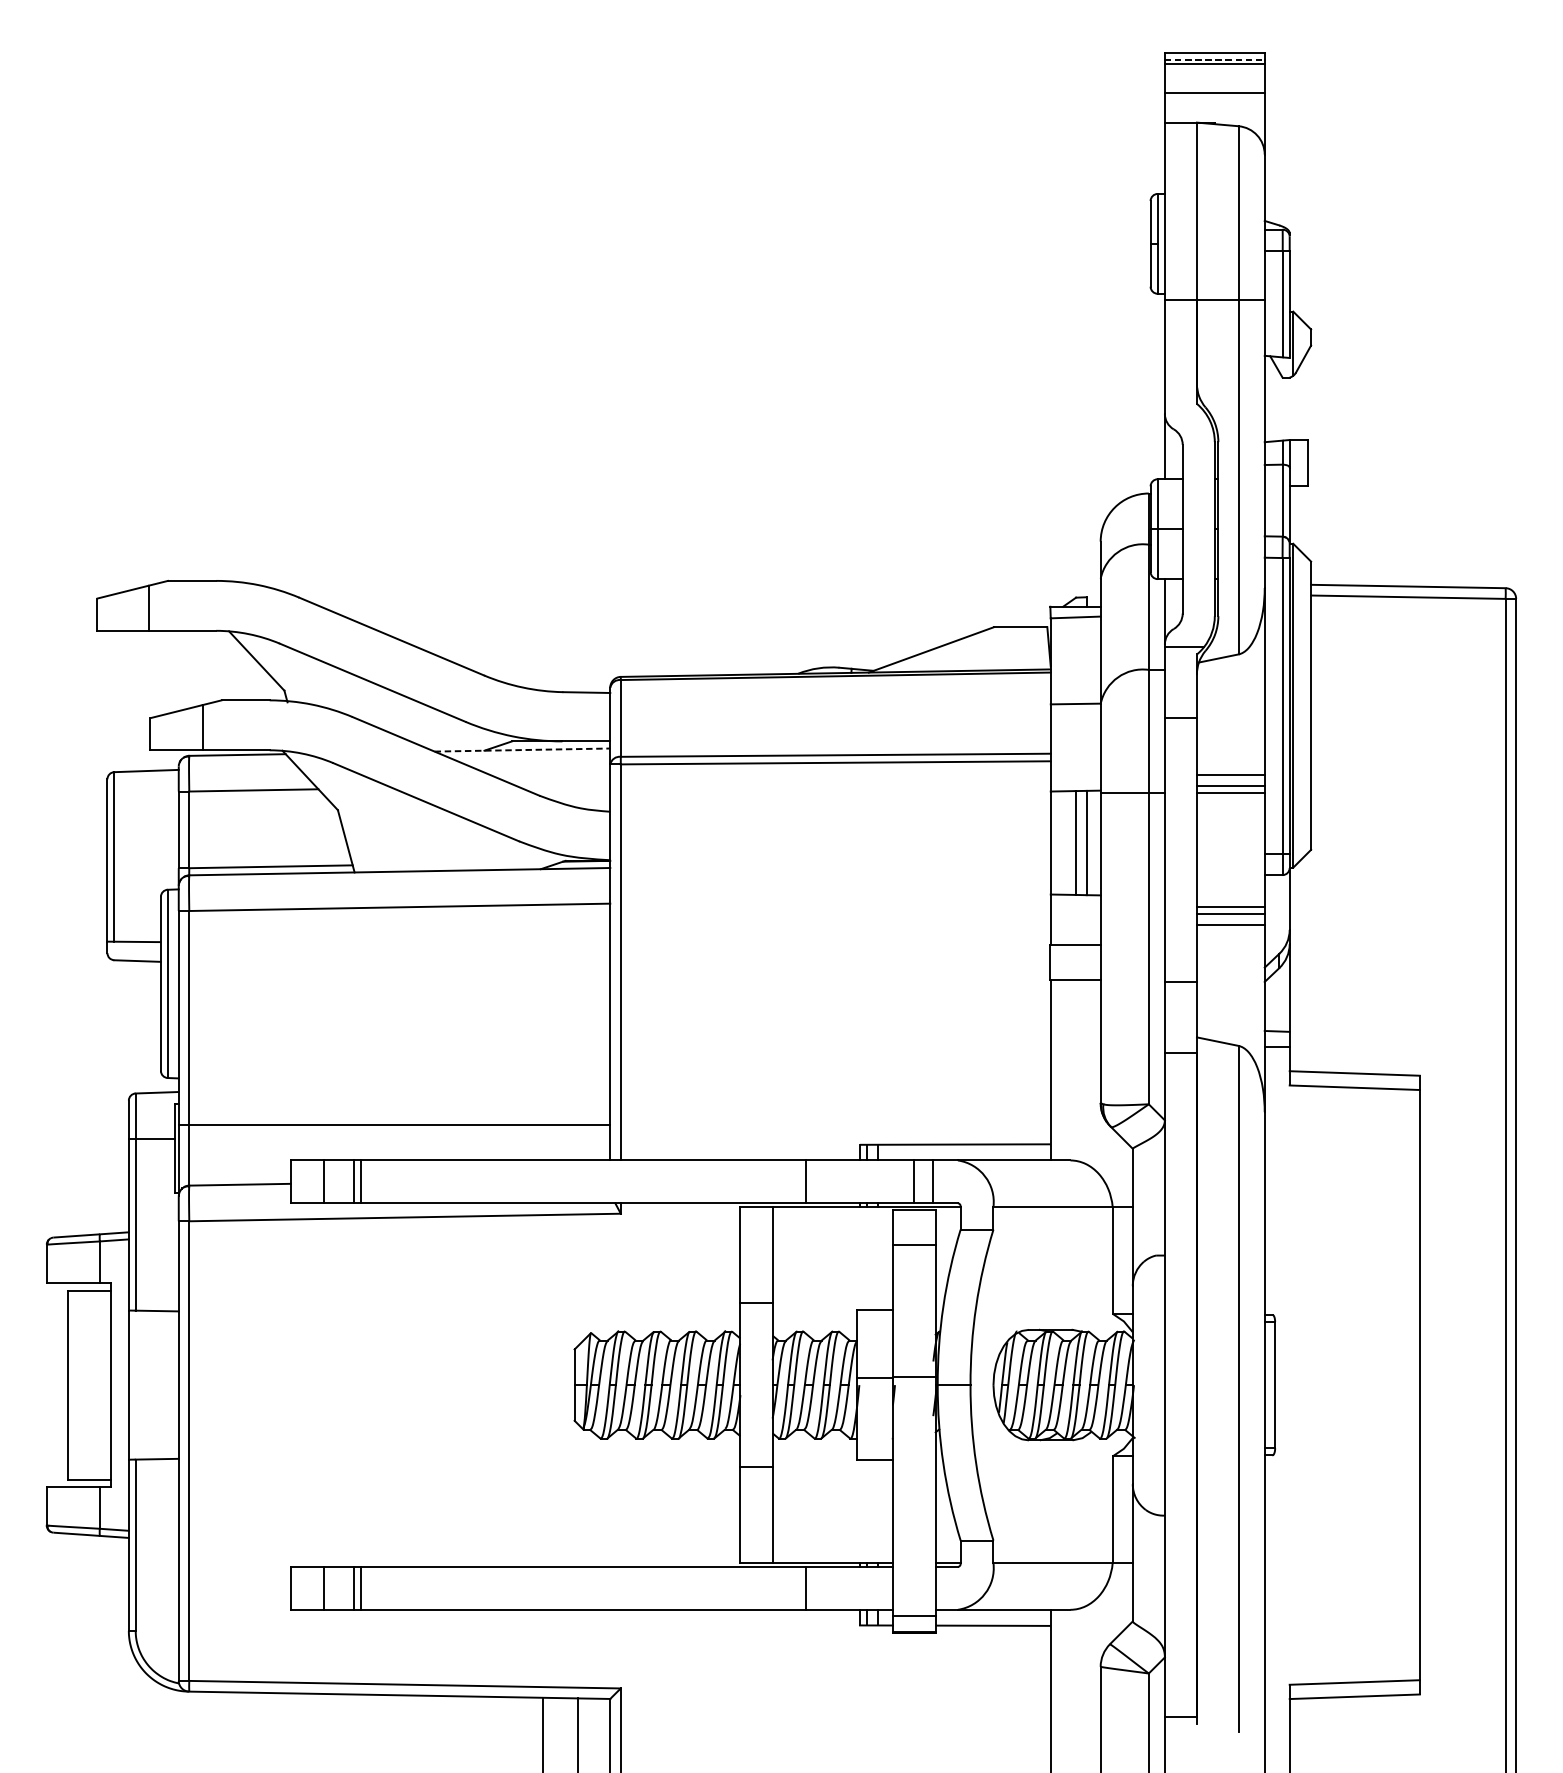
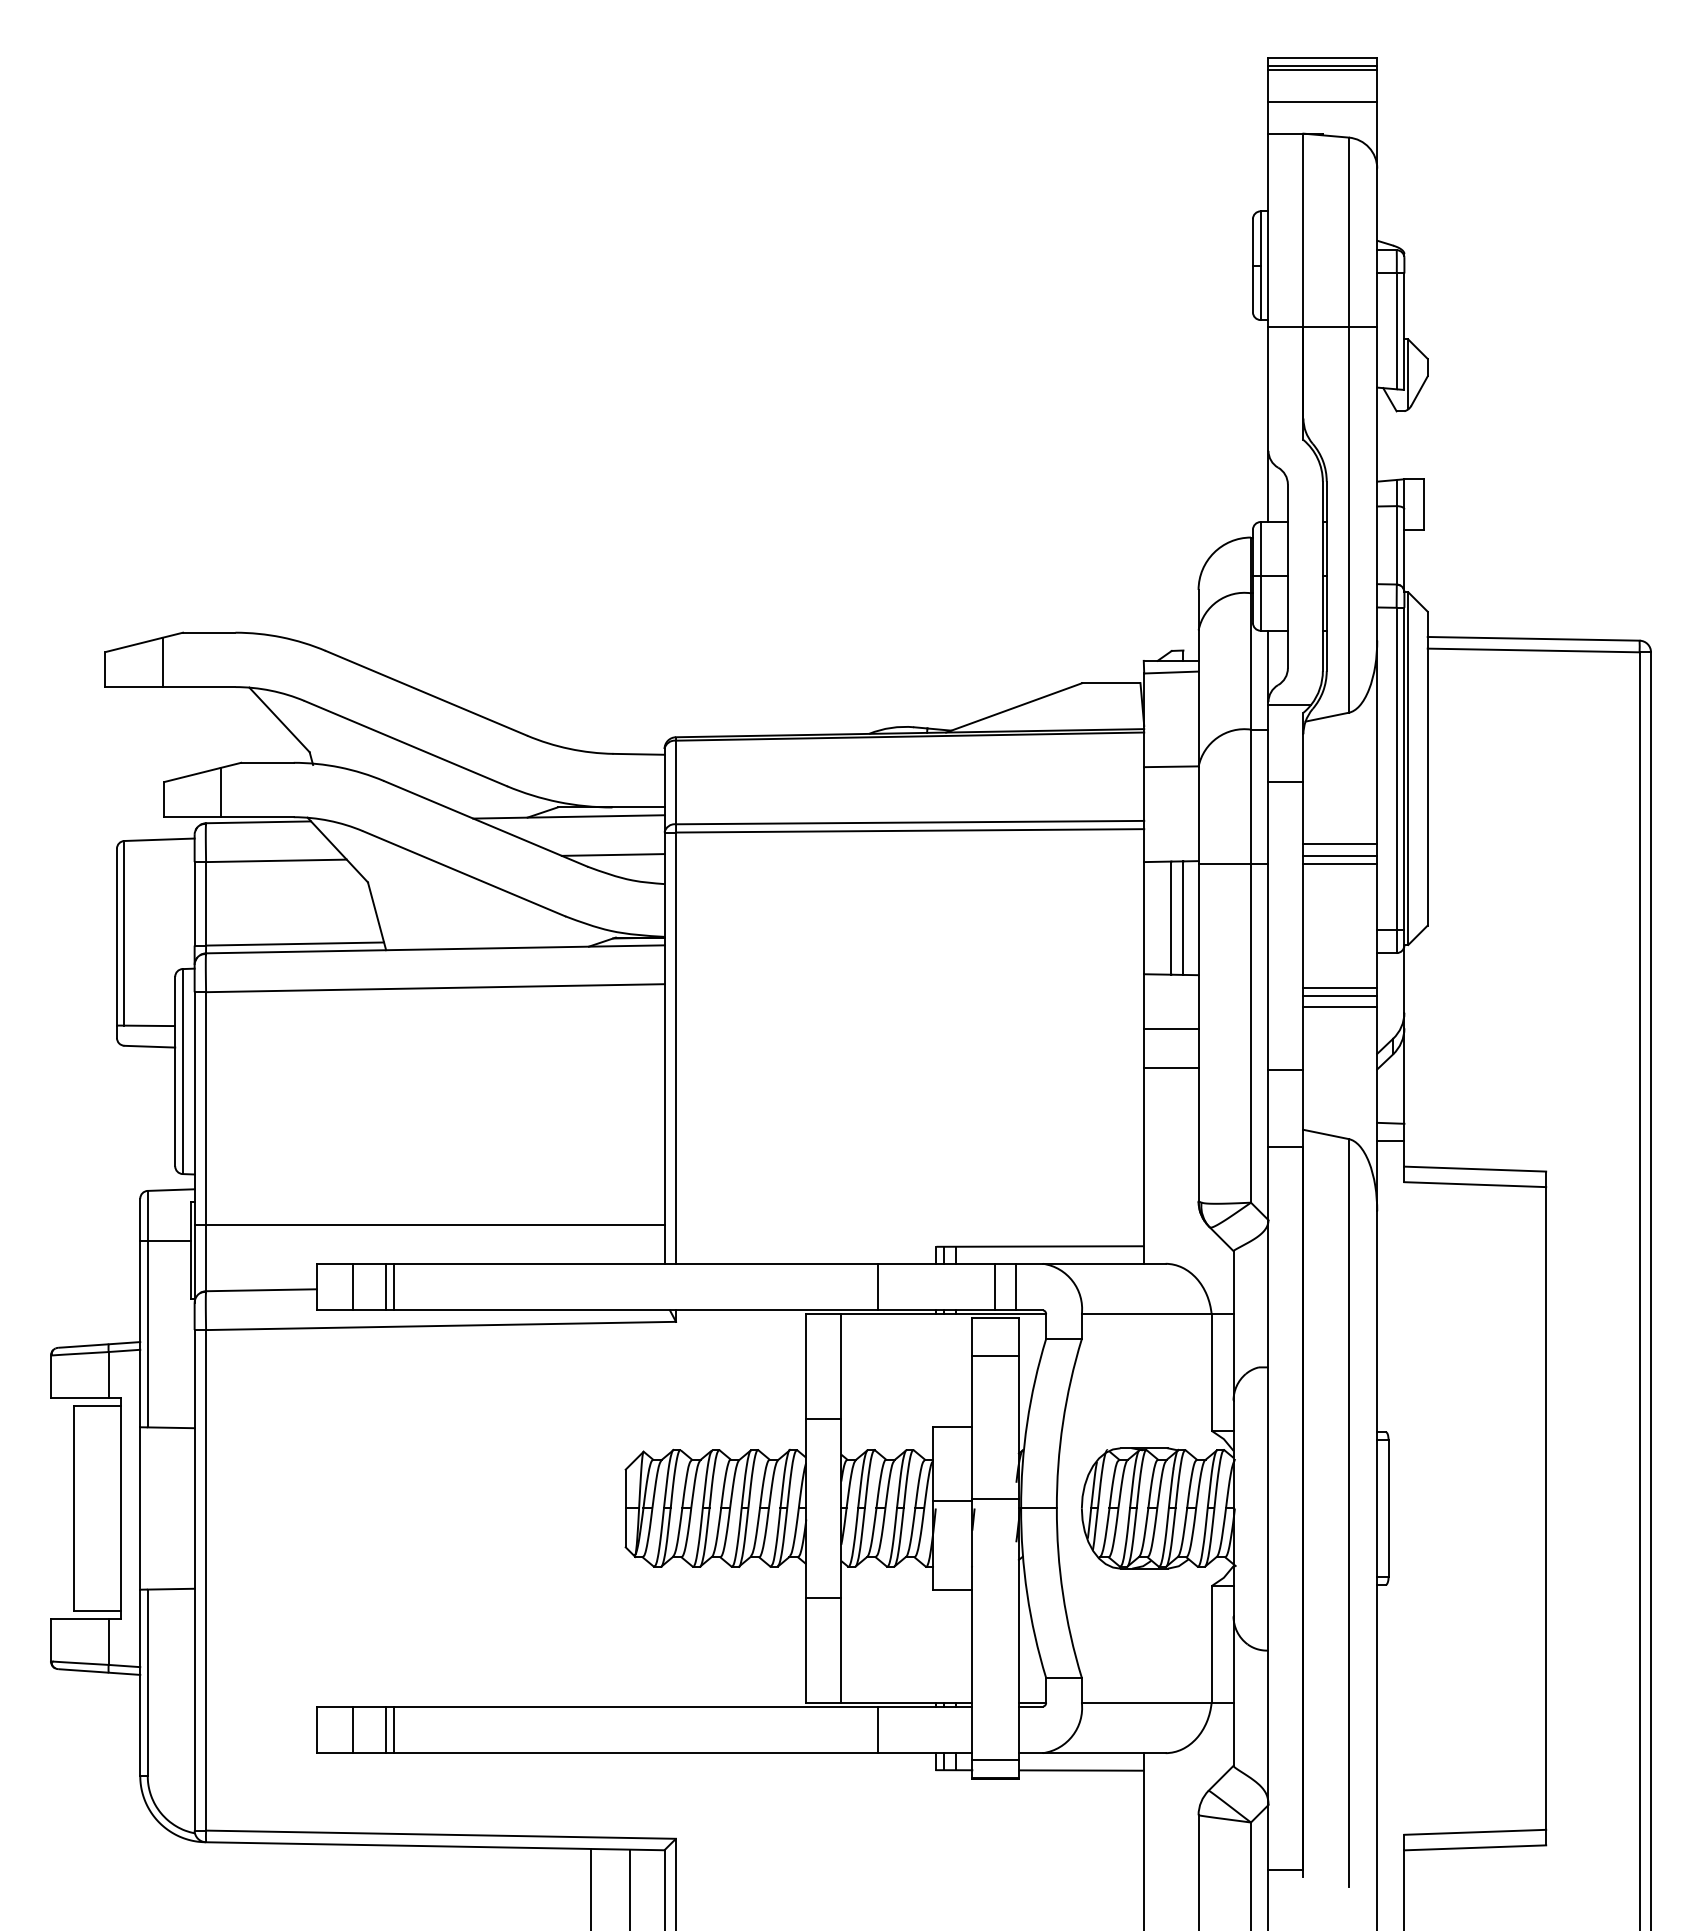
line: (1215, 60) -> (1323, 65), dashed -> solid
line: (522, 749) -> (568, 816), dashed -> solid
line: (562, 784) -> (612, 854), added

